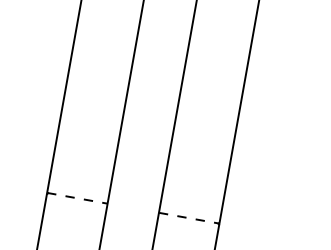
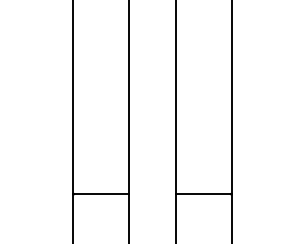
line: (77, 198) -> (101, 193), dashed -> solid
line: (188, 217) -> (203, 193), dashed -> solid

